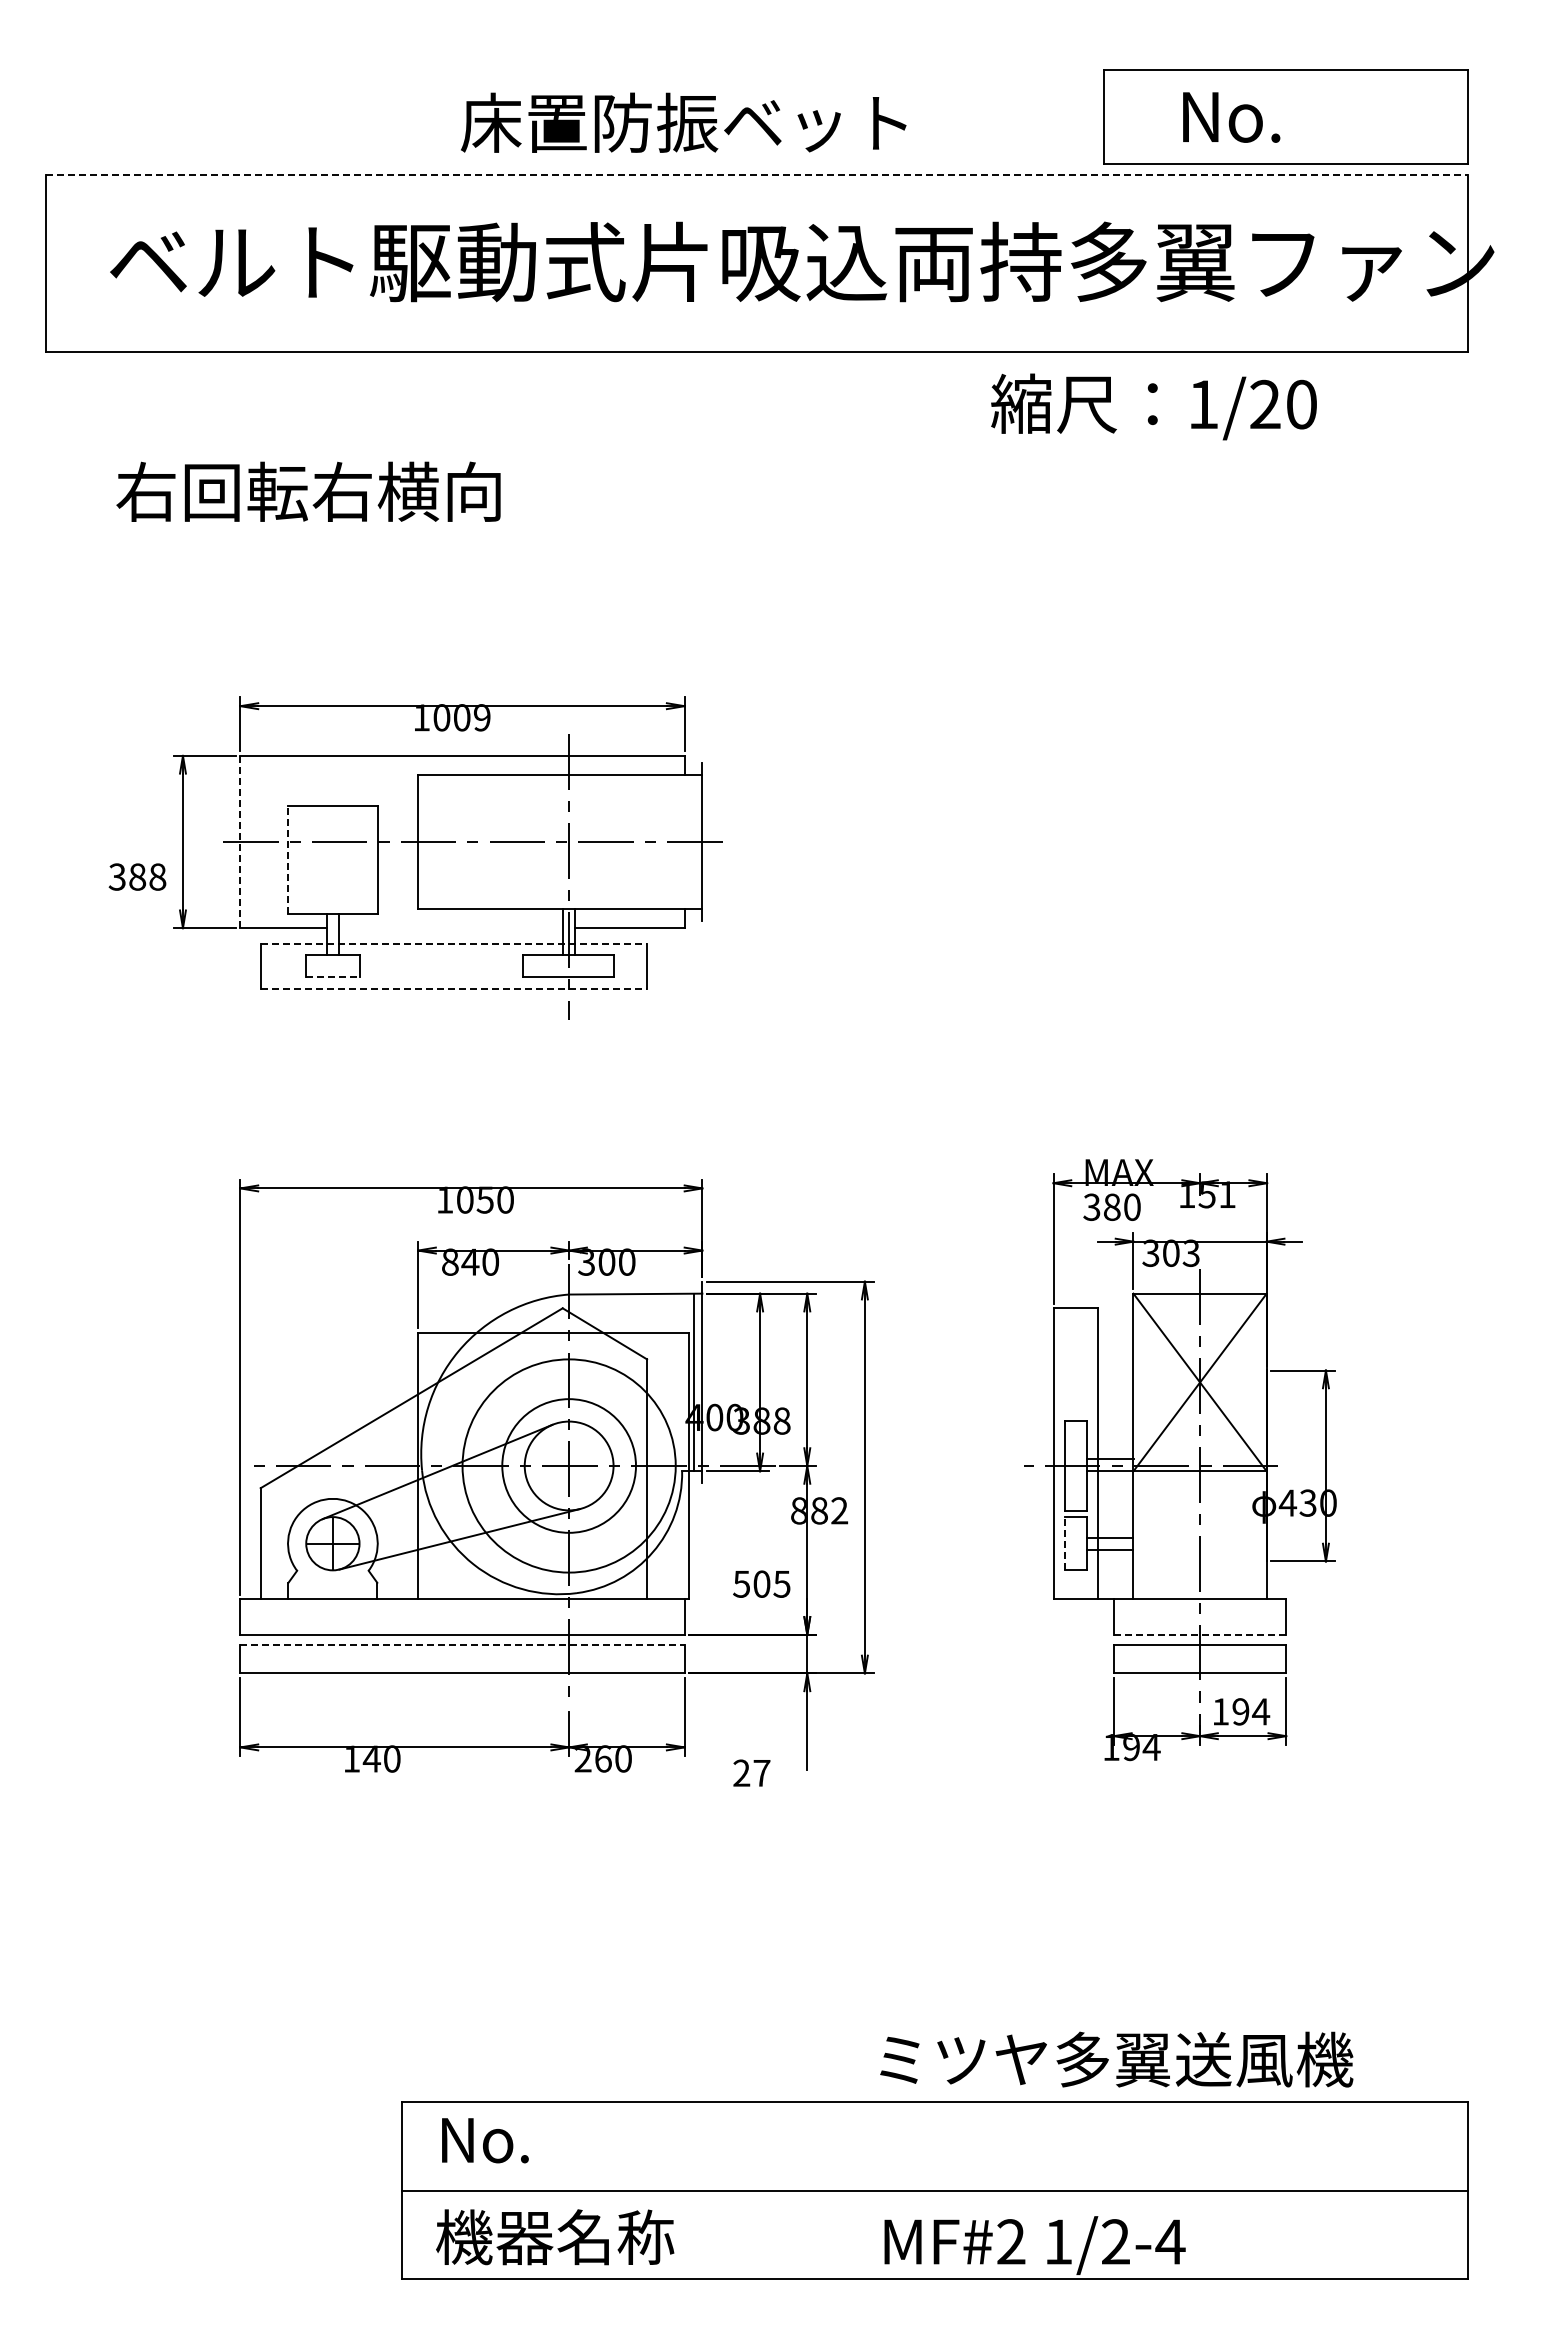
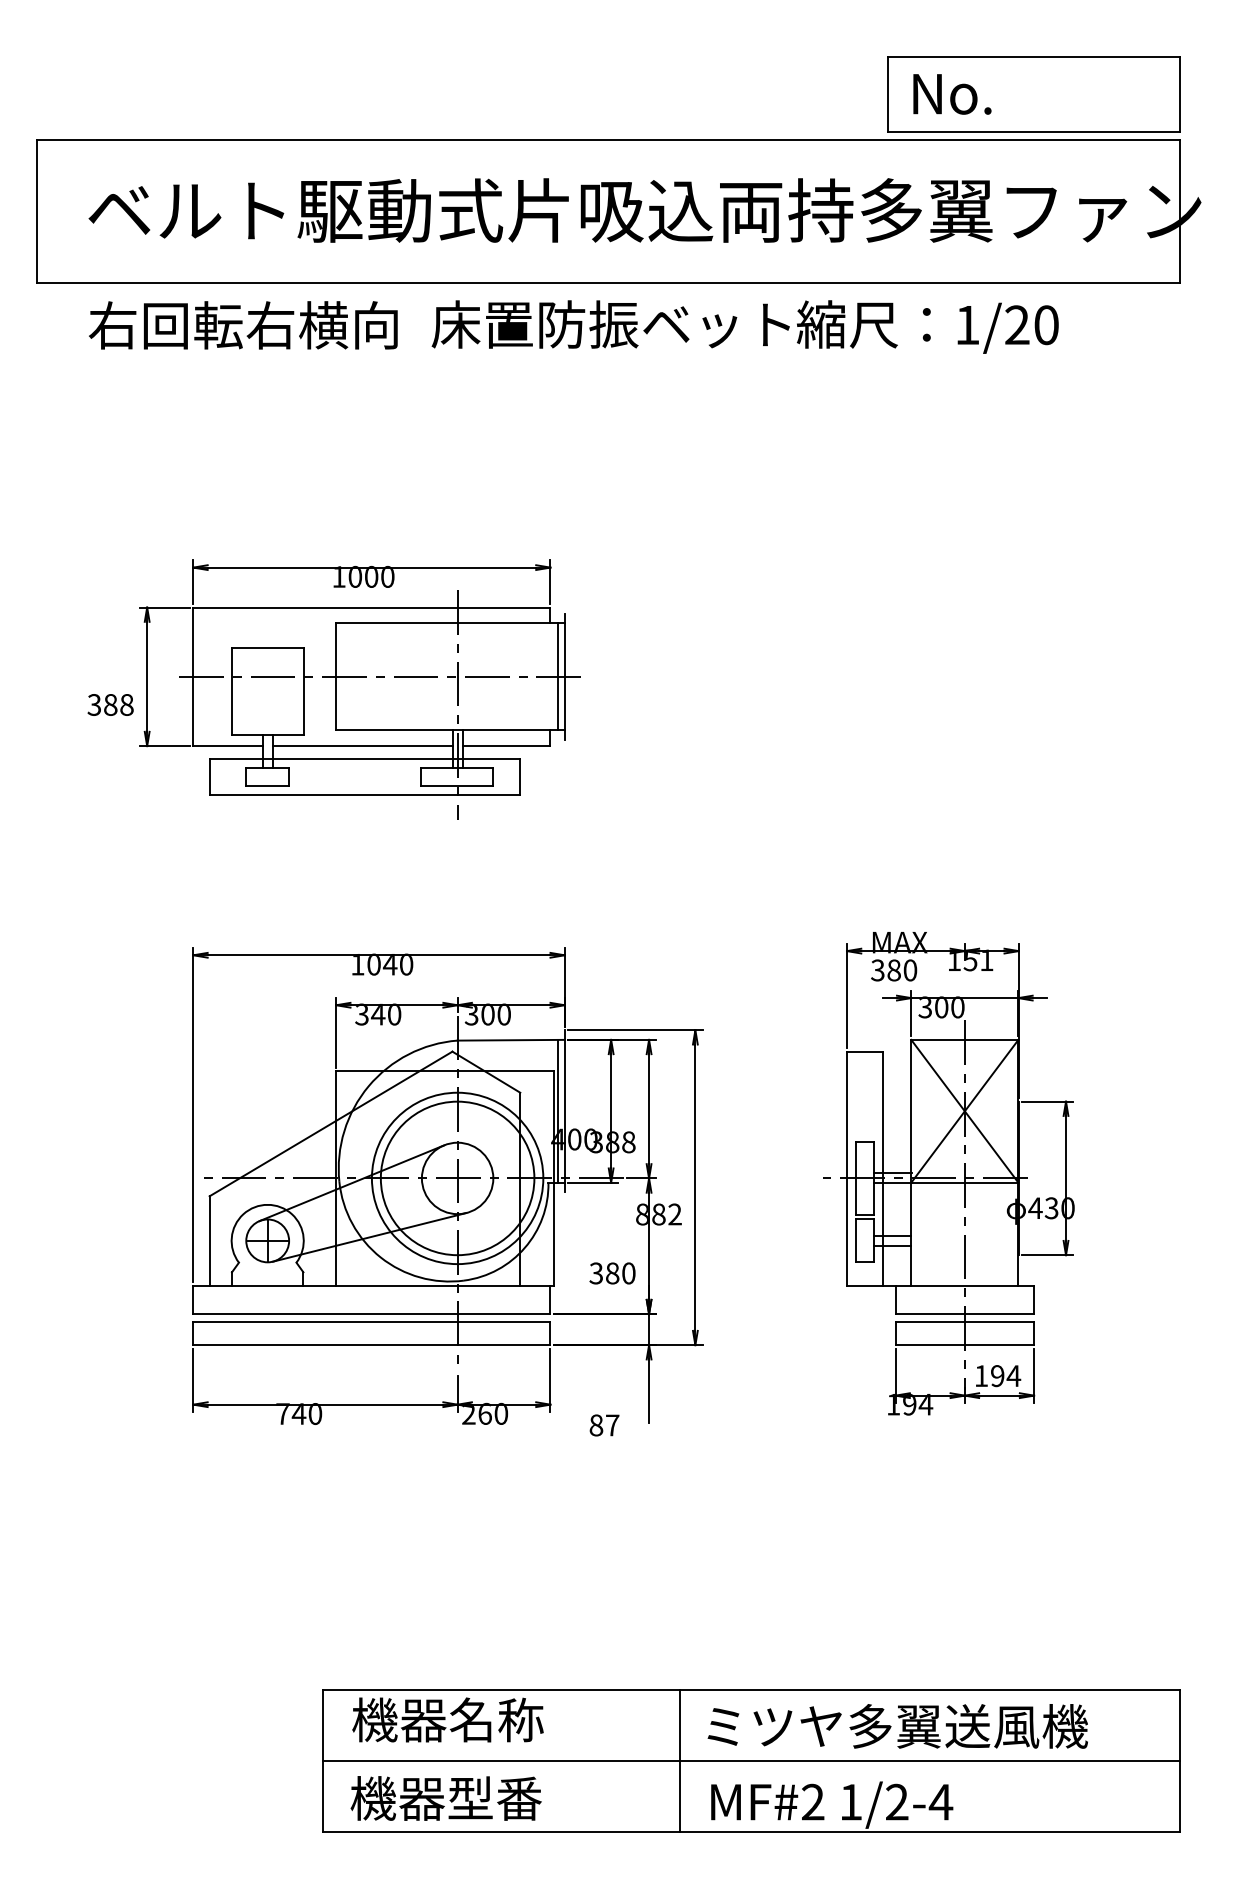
text: (1231, 117) -> (952, 94), moved
text: (683, 122) -> (610, 324), moved
line: (757, 174) -> (609, 140), dashed -> solid
text: (308, 491) -> (243, 325), moved
text: (482, 717) -> (387, 576), 1009 -> 1000
line: (693, 841) -> (557, 676), added
line: (240, 842) -> (193, 677), dashed -> solid
line: (288, 860) -> (232, 691), dashed -> solid
line: (450, 928) -> (362, 746), added
line: (454, 944) -> (365, 759), dashed -> solid
line: (332, 977) -> (267, 785), dashed -> solid
line: (454, 988) -> (365, 794), dashed -> solid
text: (485, 1199) -> (390, 964), 1050 -> 1040
text: (1190, 1252) -> (957, 1006), 303 -> 300
text: (449, 1261) -> (361, 1014), 840 -> 340
circle: (568, 1465) -> (457, 1178), size x1.43
line: (1064, 1543) -> (855, 1240), dashed -> solid
text: (762, 1583) -> (613, 1272), 505 -> 380
line: (1199, 1634) -> (964, 1313), dashed -> solid
line: (463, 1644) -> (372, 1321), dashed -> solid
text: (351, 1758) -> (282, 1413), 140 -> 740
text: (741, 1772) -> (596, 1424), 27 -> 87
text: (1116, 2059) -> (897, 1726), moved
text: (557, 2139) -> (448, 1719), No. -> 機器名称
line: (845, 2190) -> (679, 1760), added
text: (615, 2237) -> (494, 1798), 機器名称 -> 機器型番

